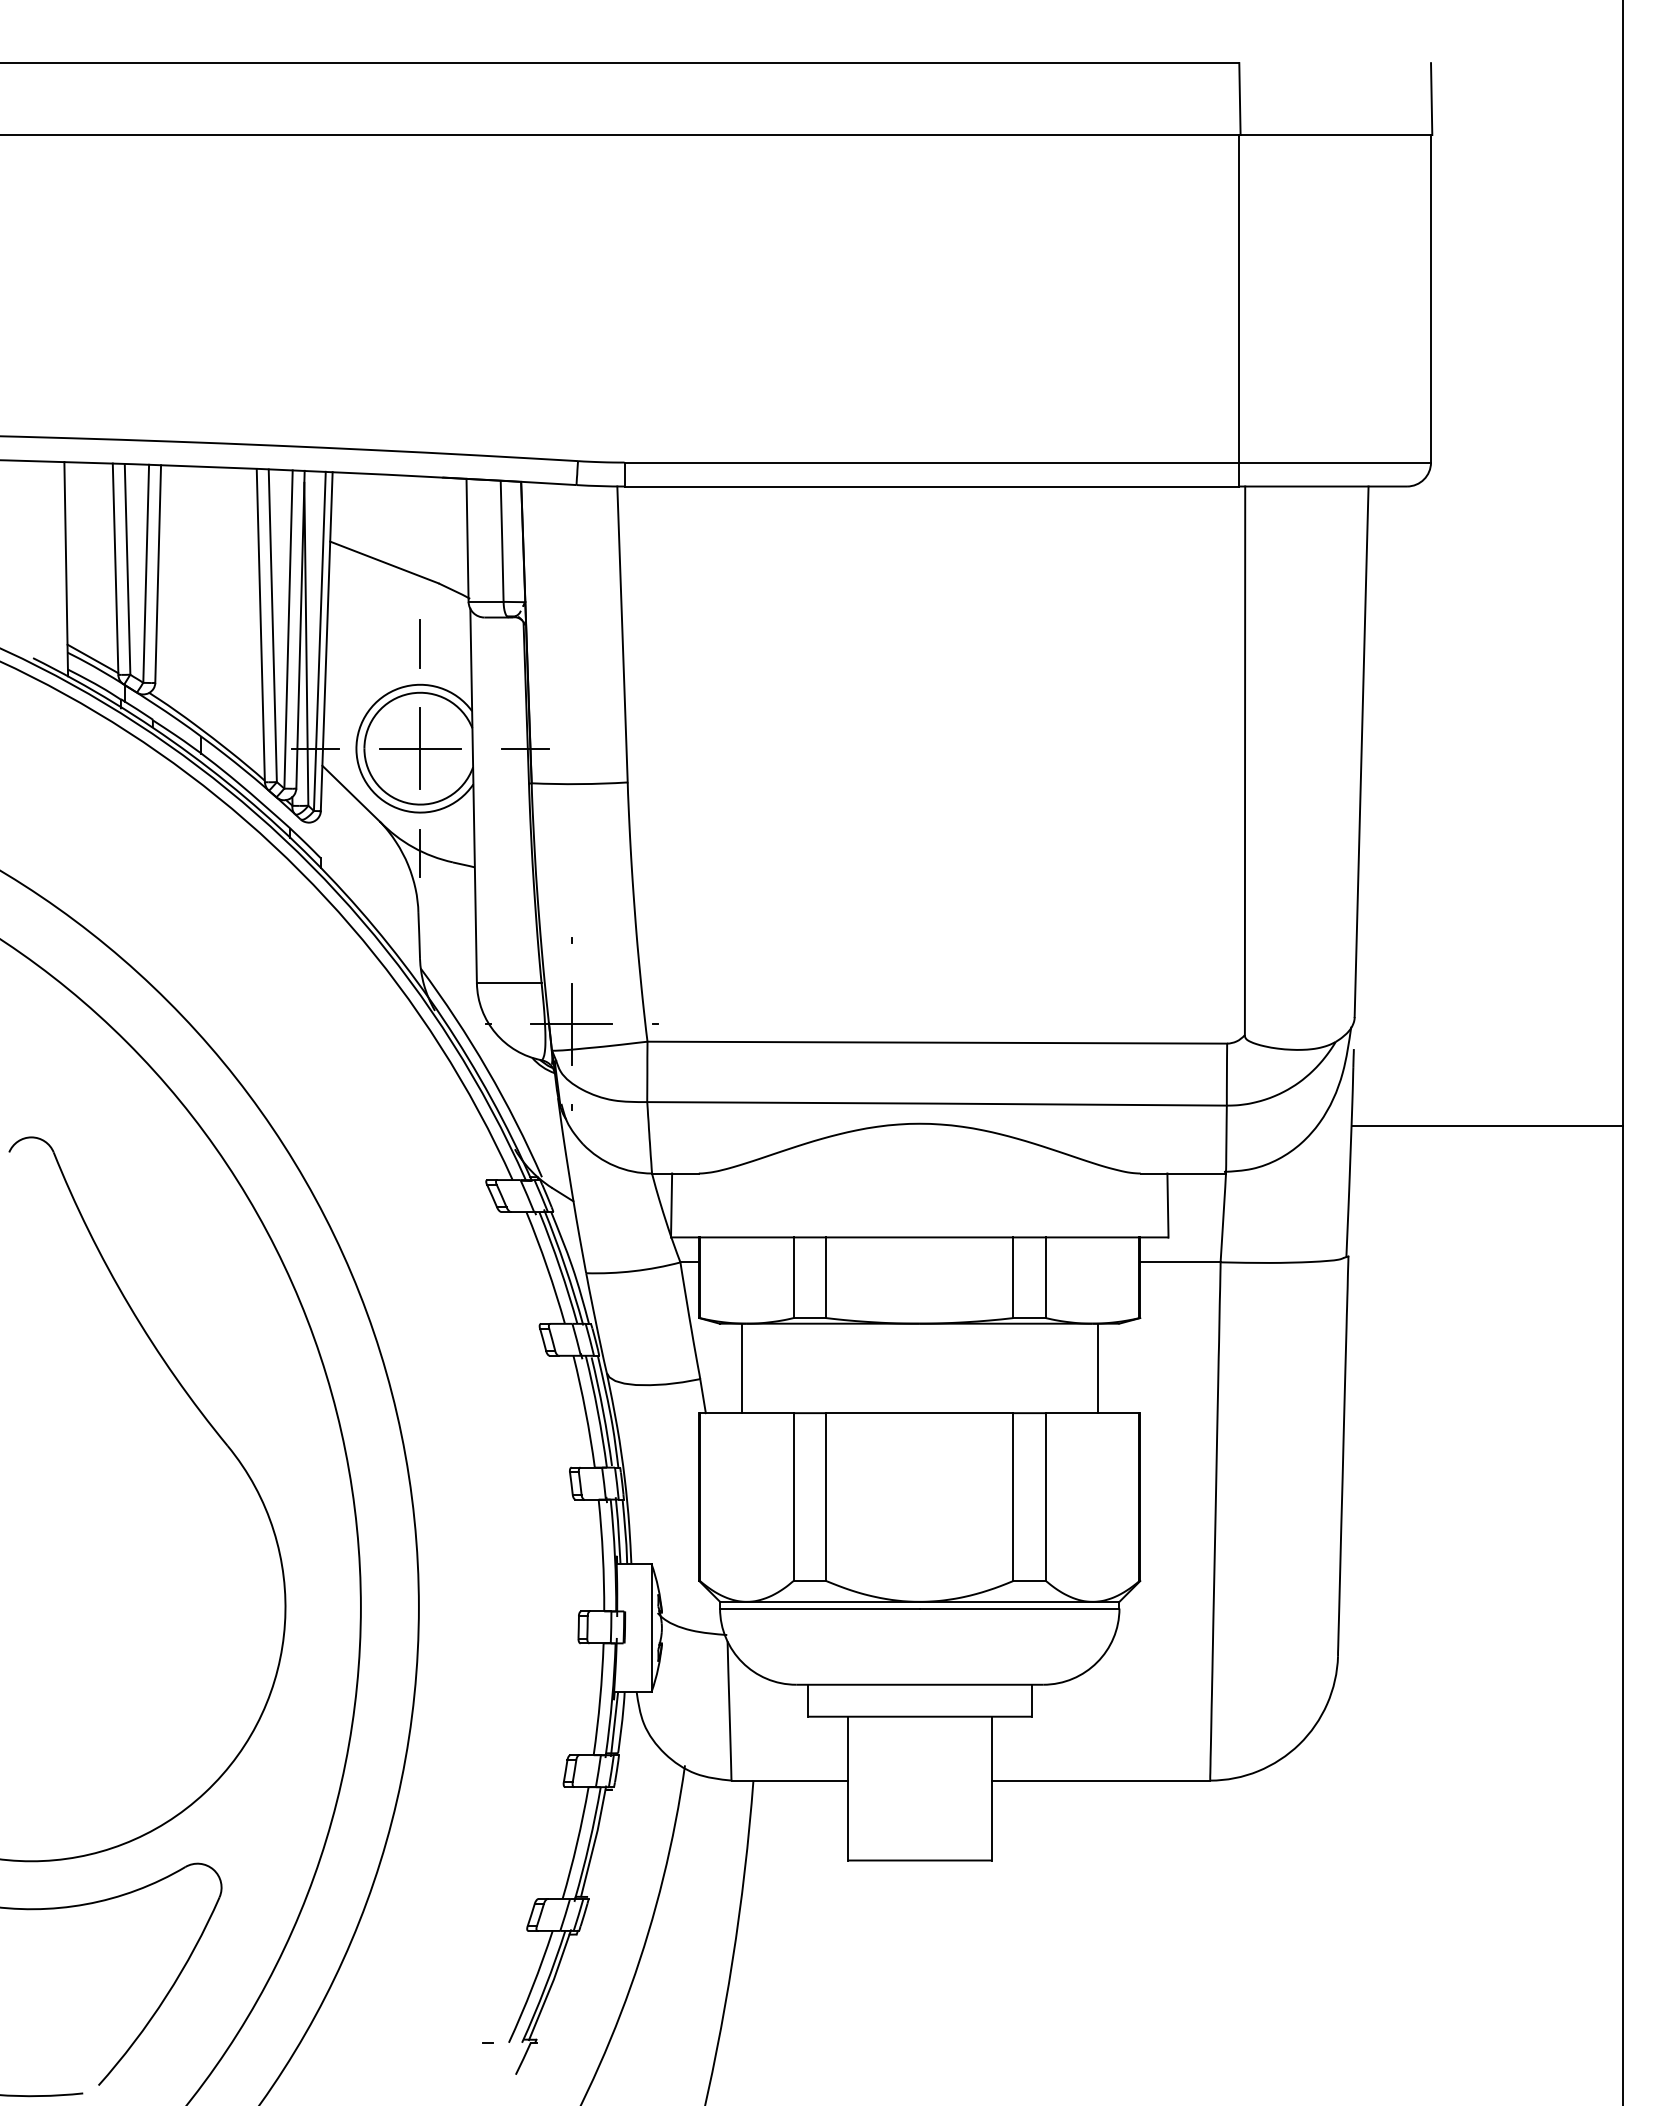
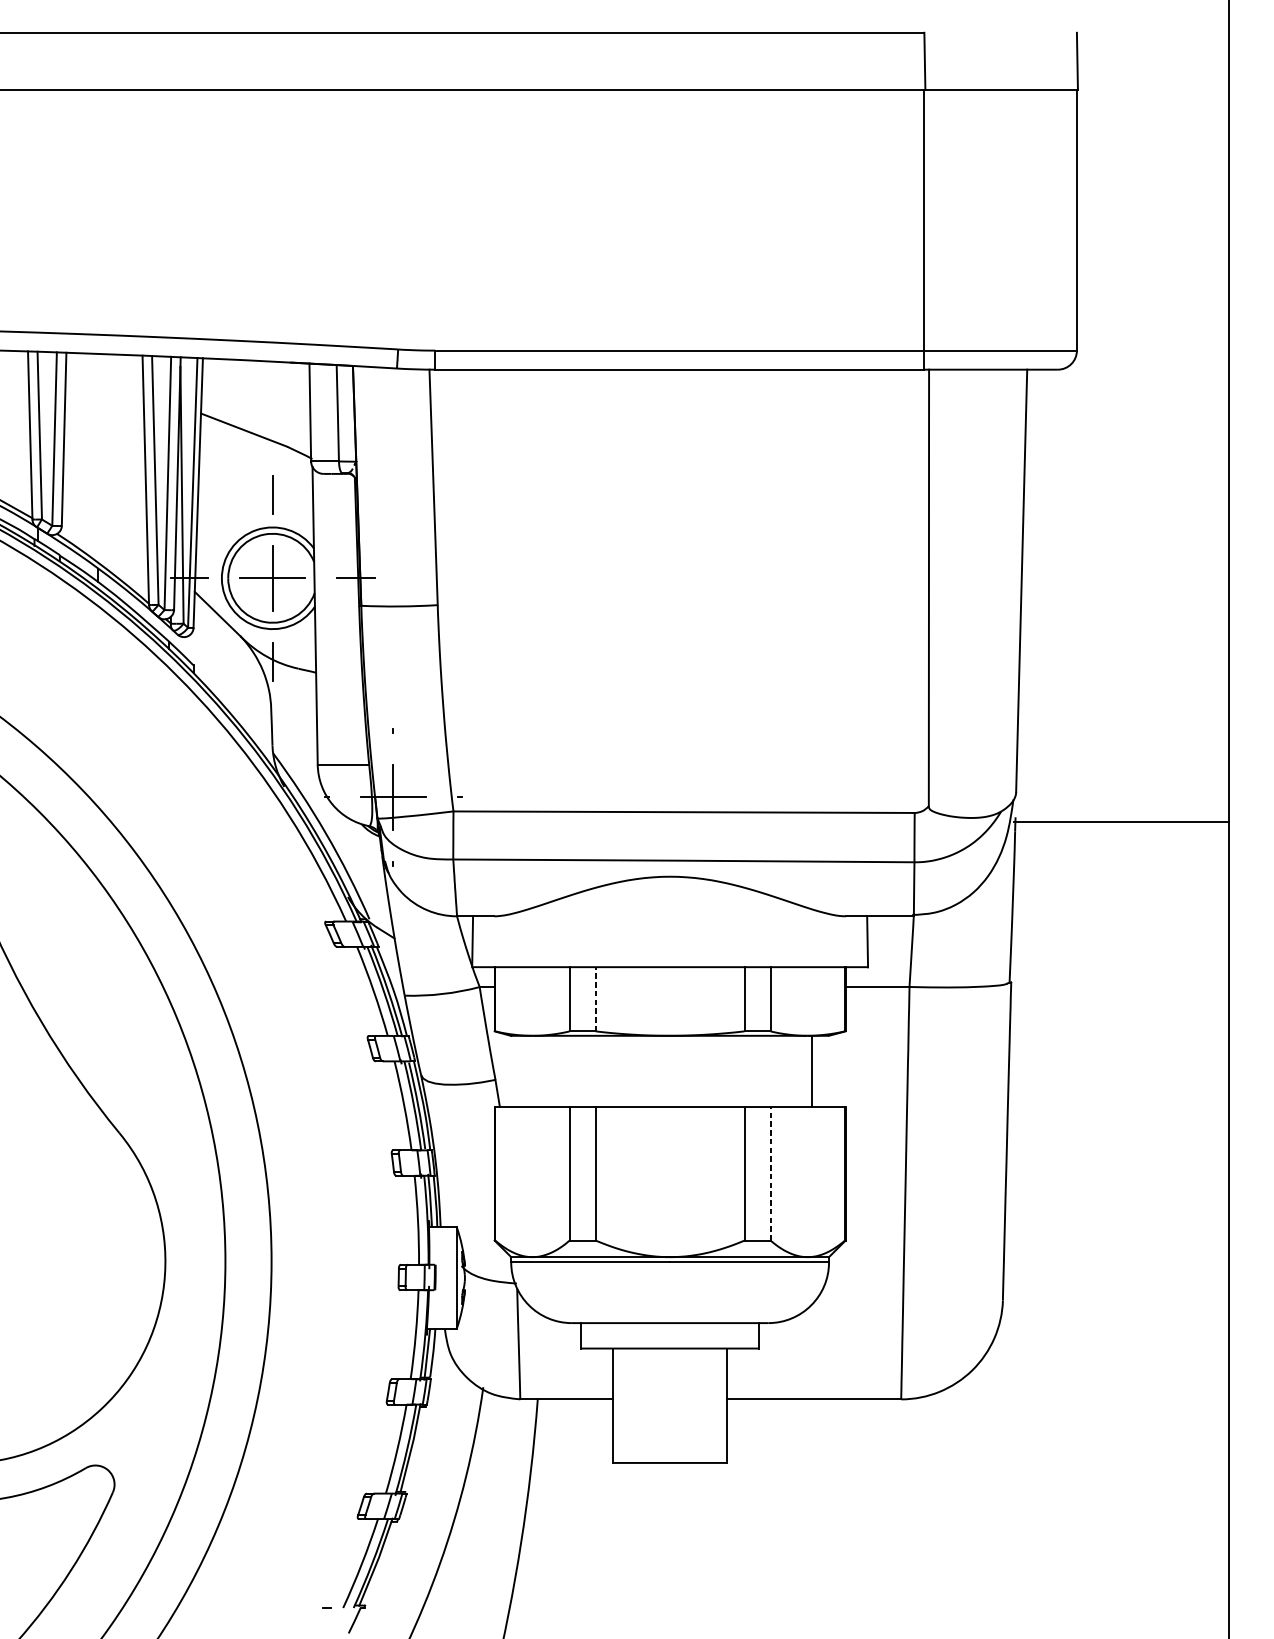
line: (1486, 1125) -> (1121, 821), moved
line: (826, 1277) -> (595, 999), solid -> dashed
line: (741, 1368) -> (528, 1071), removed
line: (1045, 1497) -> (770, 1174), solid -> dashed

